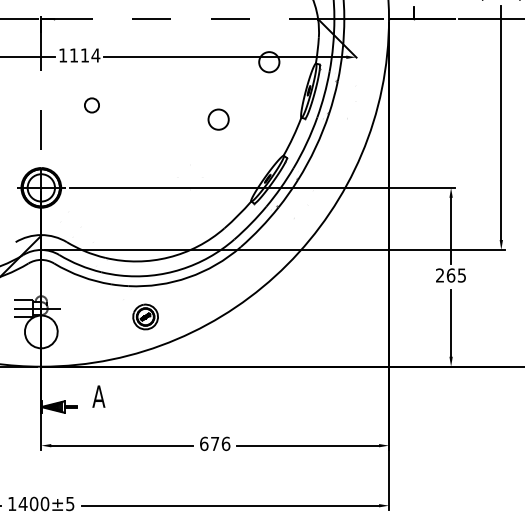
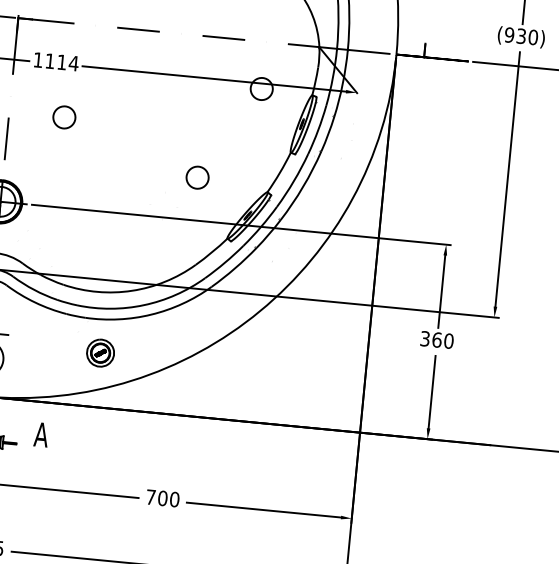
circle: (91, 105) -> (63, 117), size x1.43
circle: (218, 119) -> (197, 177), moved
text: (451, 275) -> (437, 340), 265 -> 360
text: (215, 443) -> (163, 498), 676 -> 700

